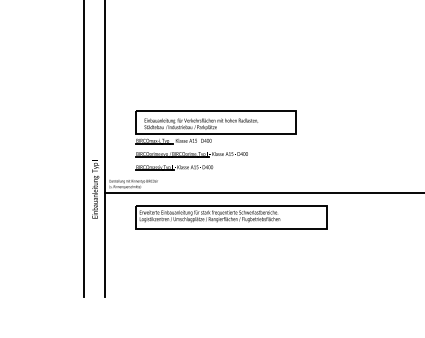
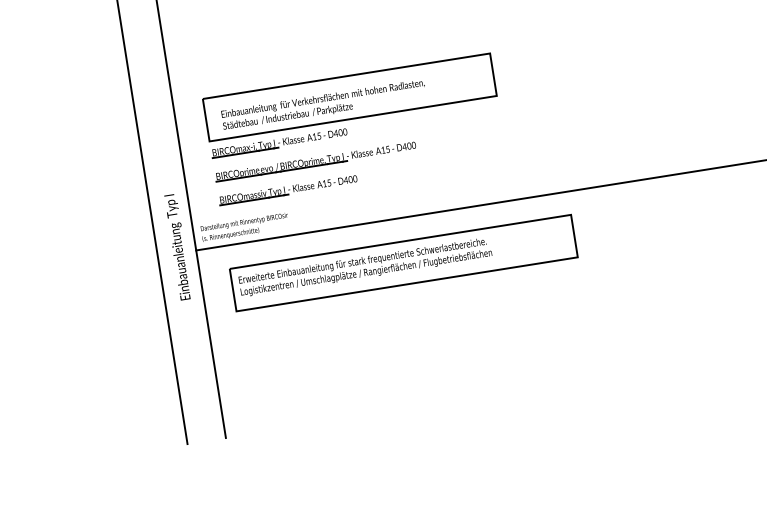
part: (215, 140) -> (353, 130), moved
part: (231, 217) -> (404, 263), moved

